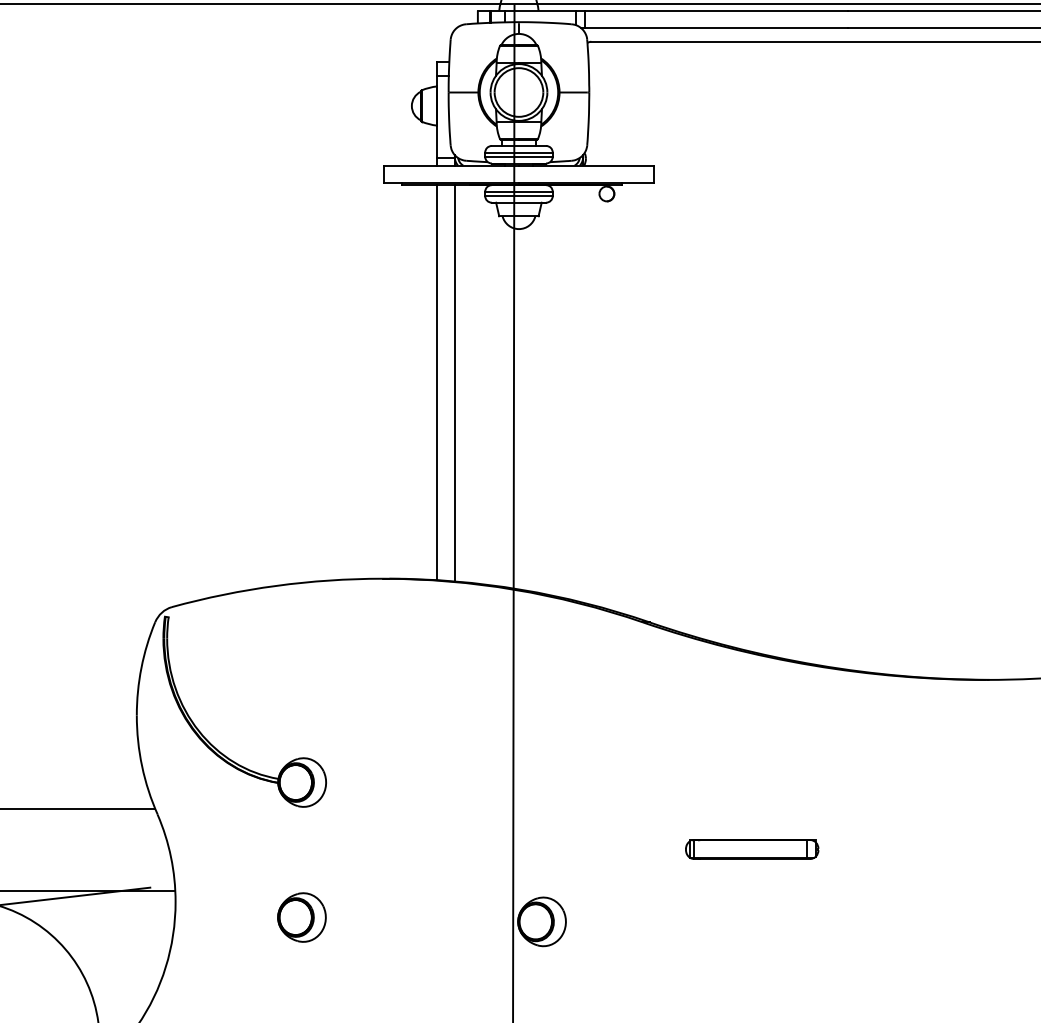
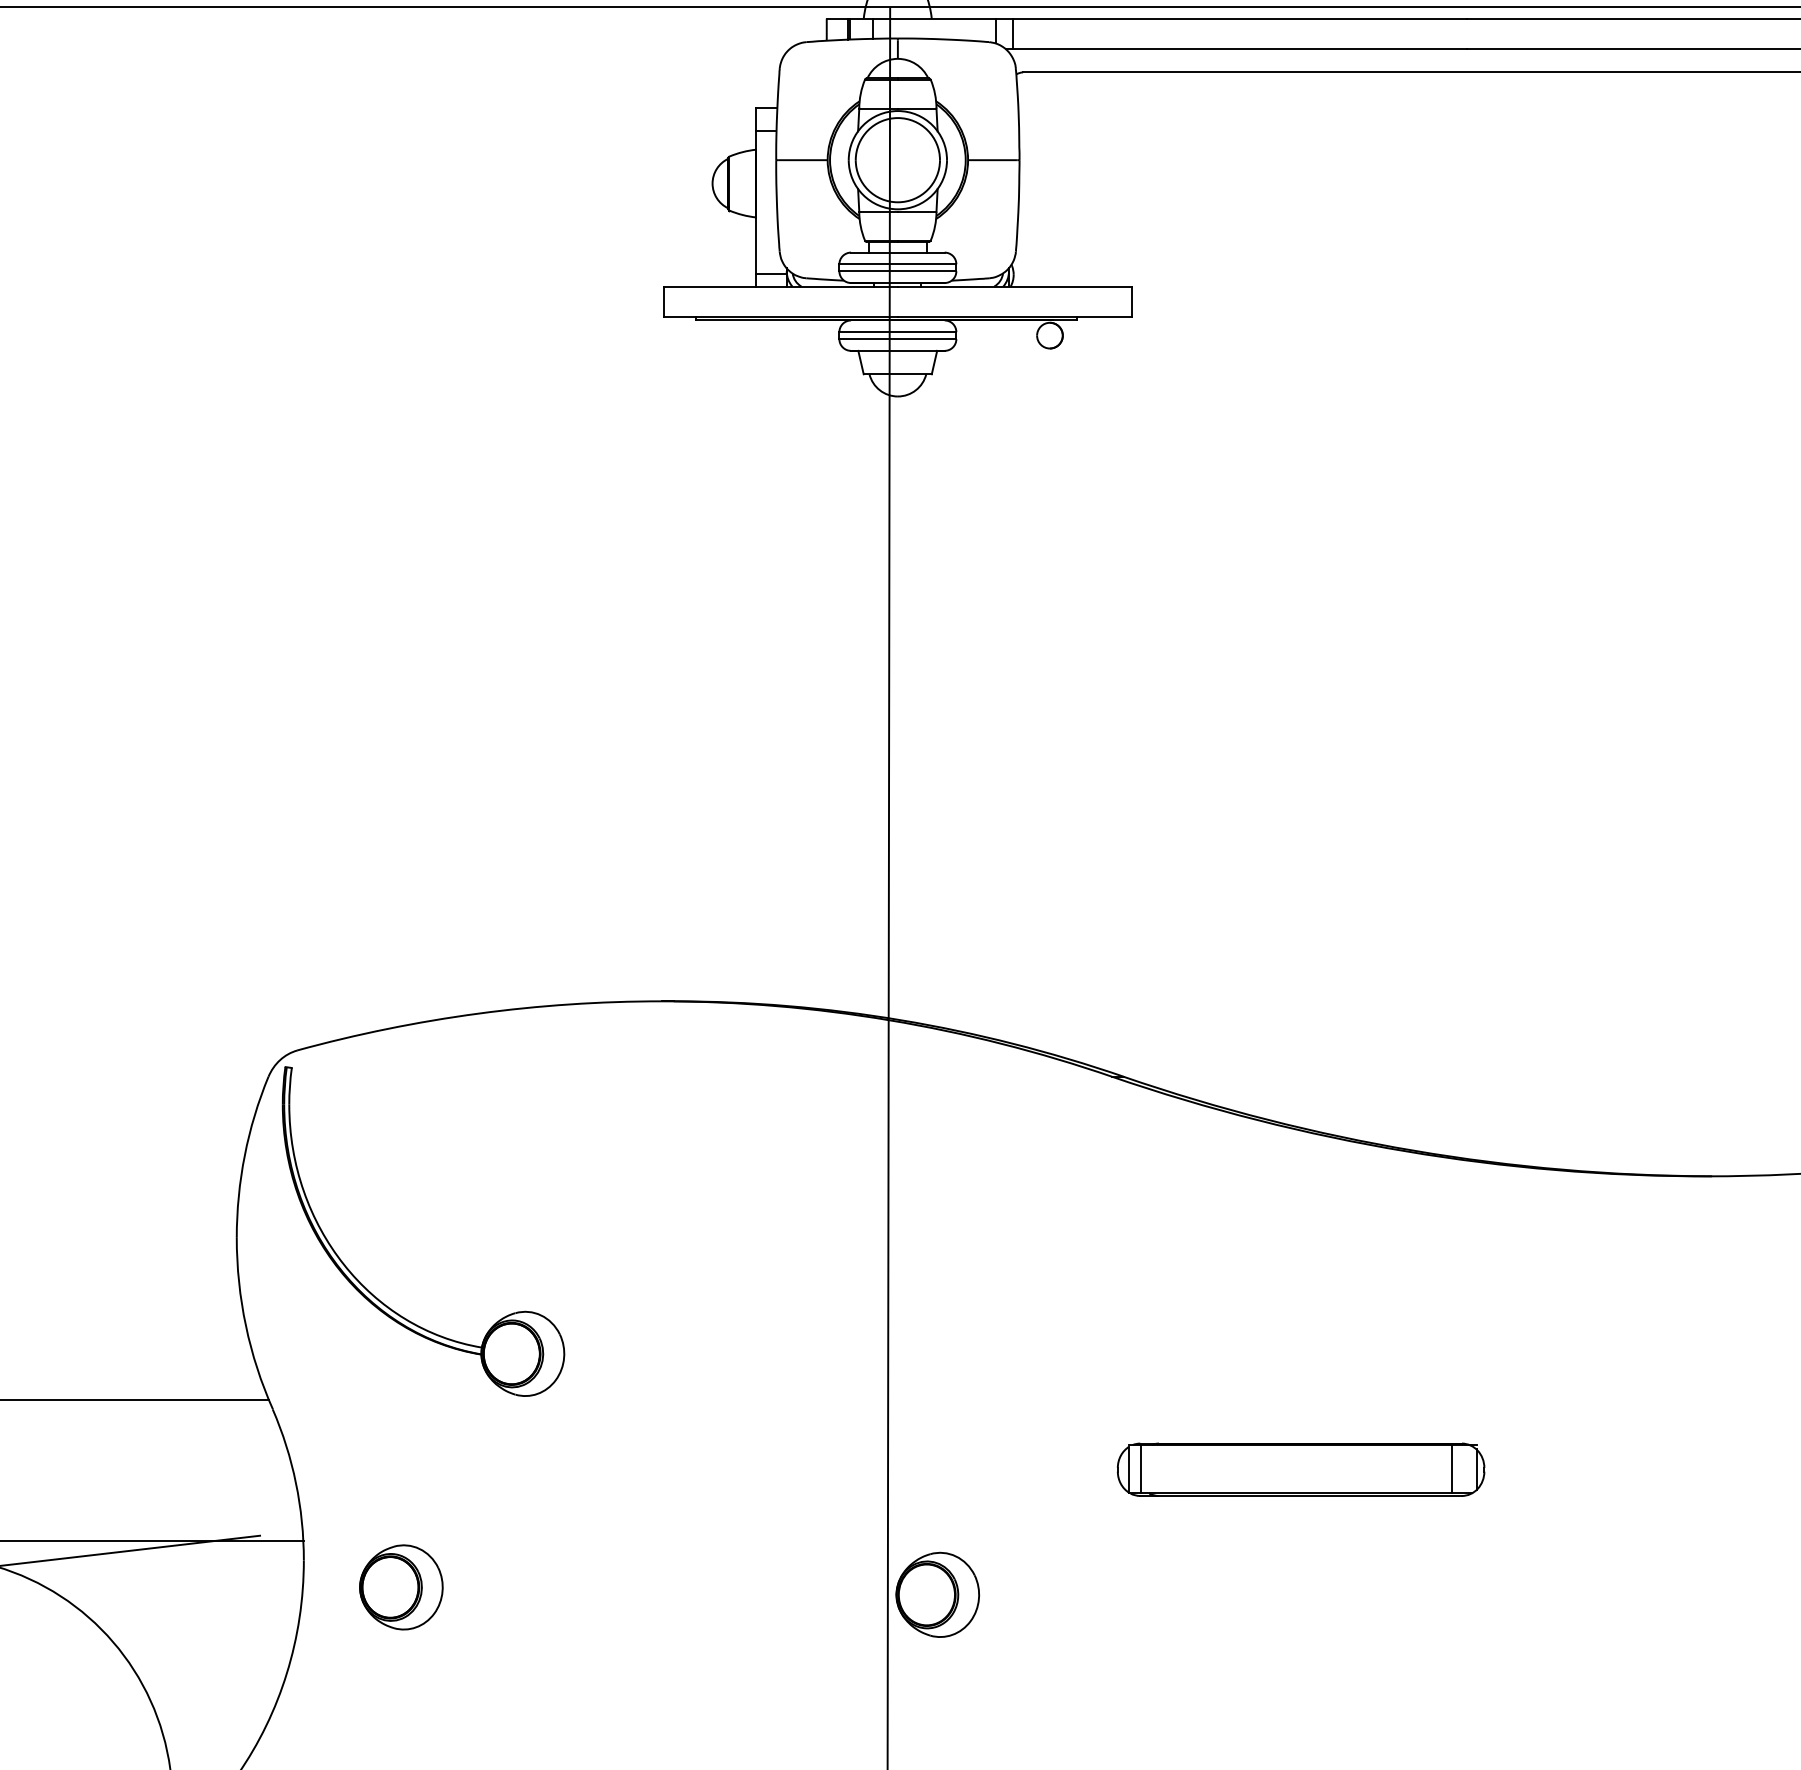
line: (437, 382) -> (756, 661), removed
line: (454, 383) -> (786, 663), removed
part: (752, 849) -> (1301, 1469), size x1.6
part: (301, 917) -> (400, 1587), moved

